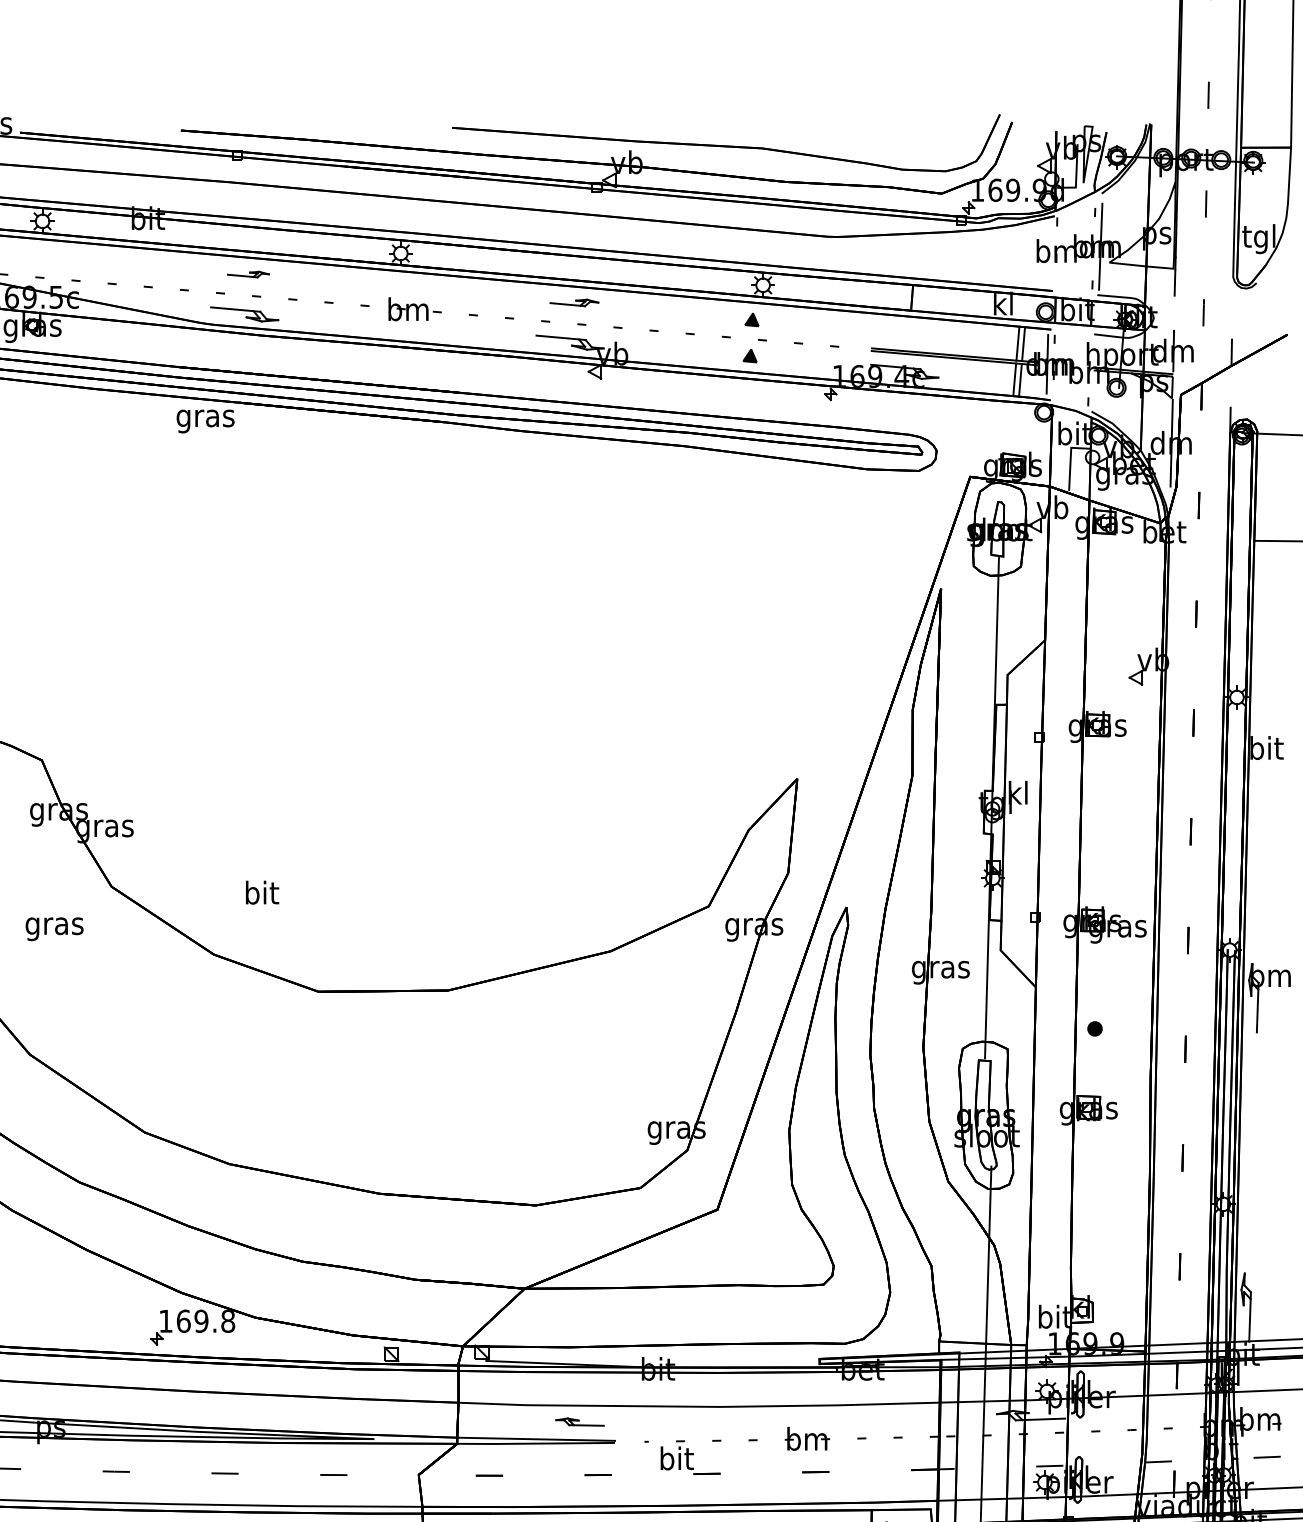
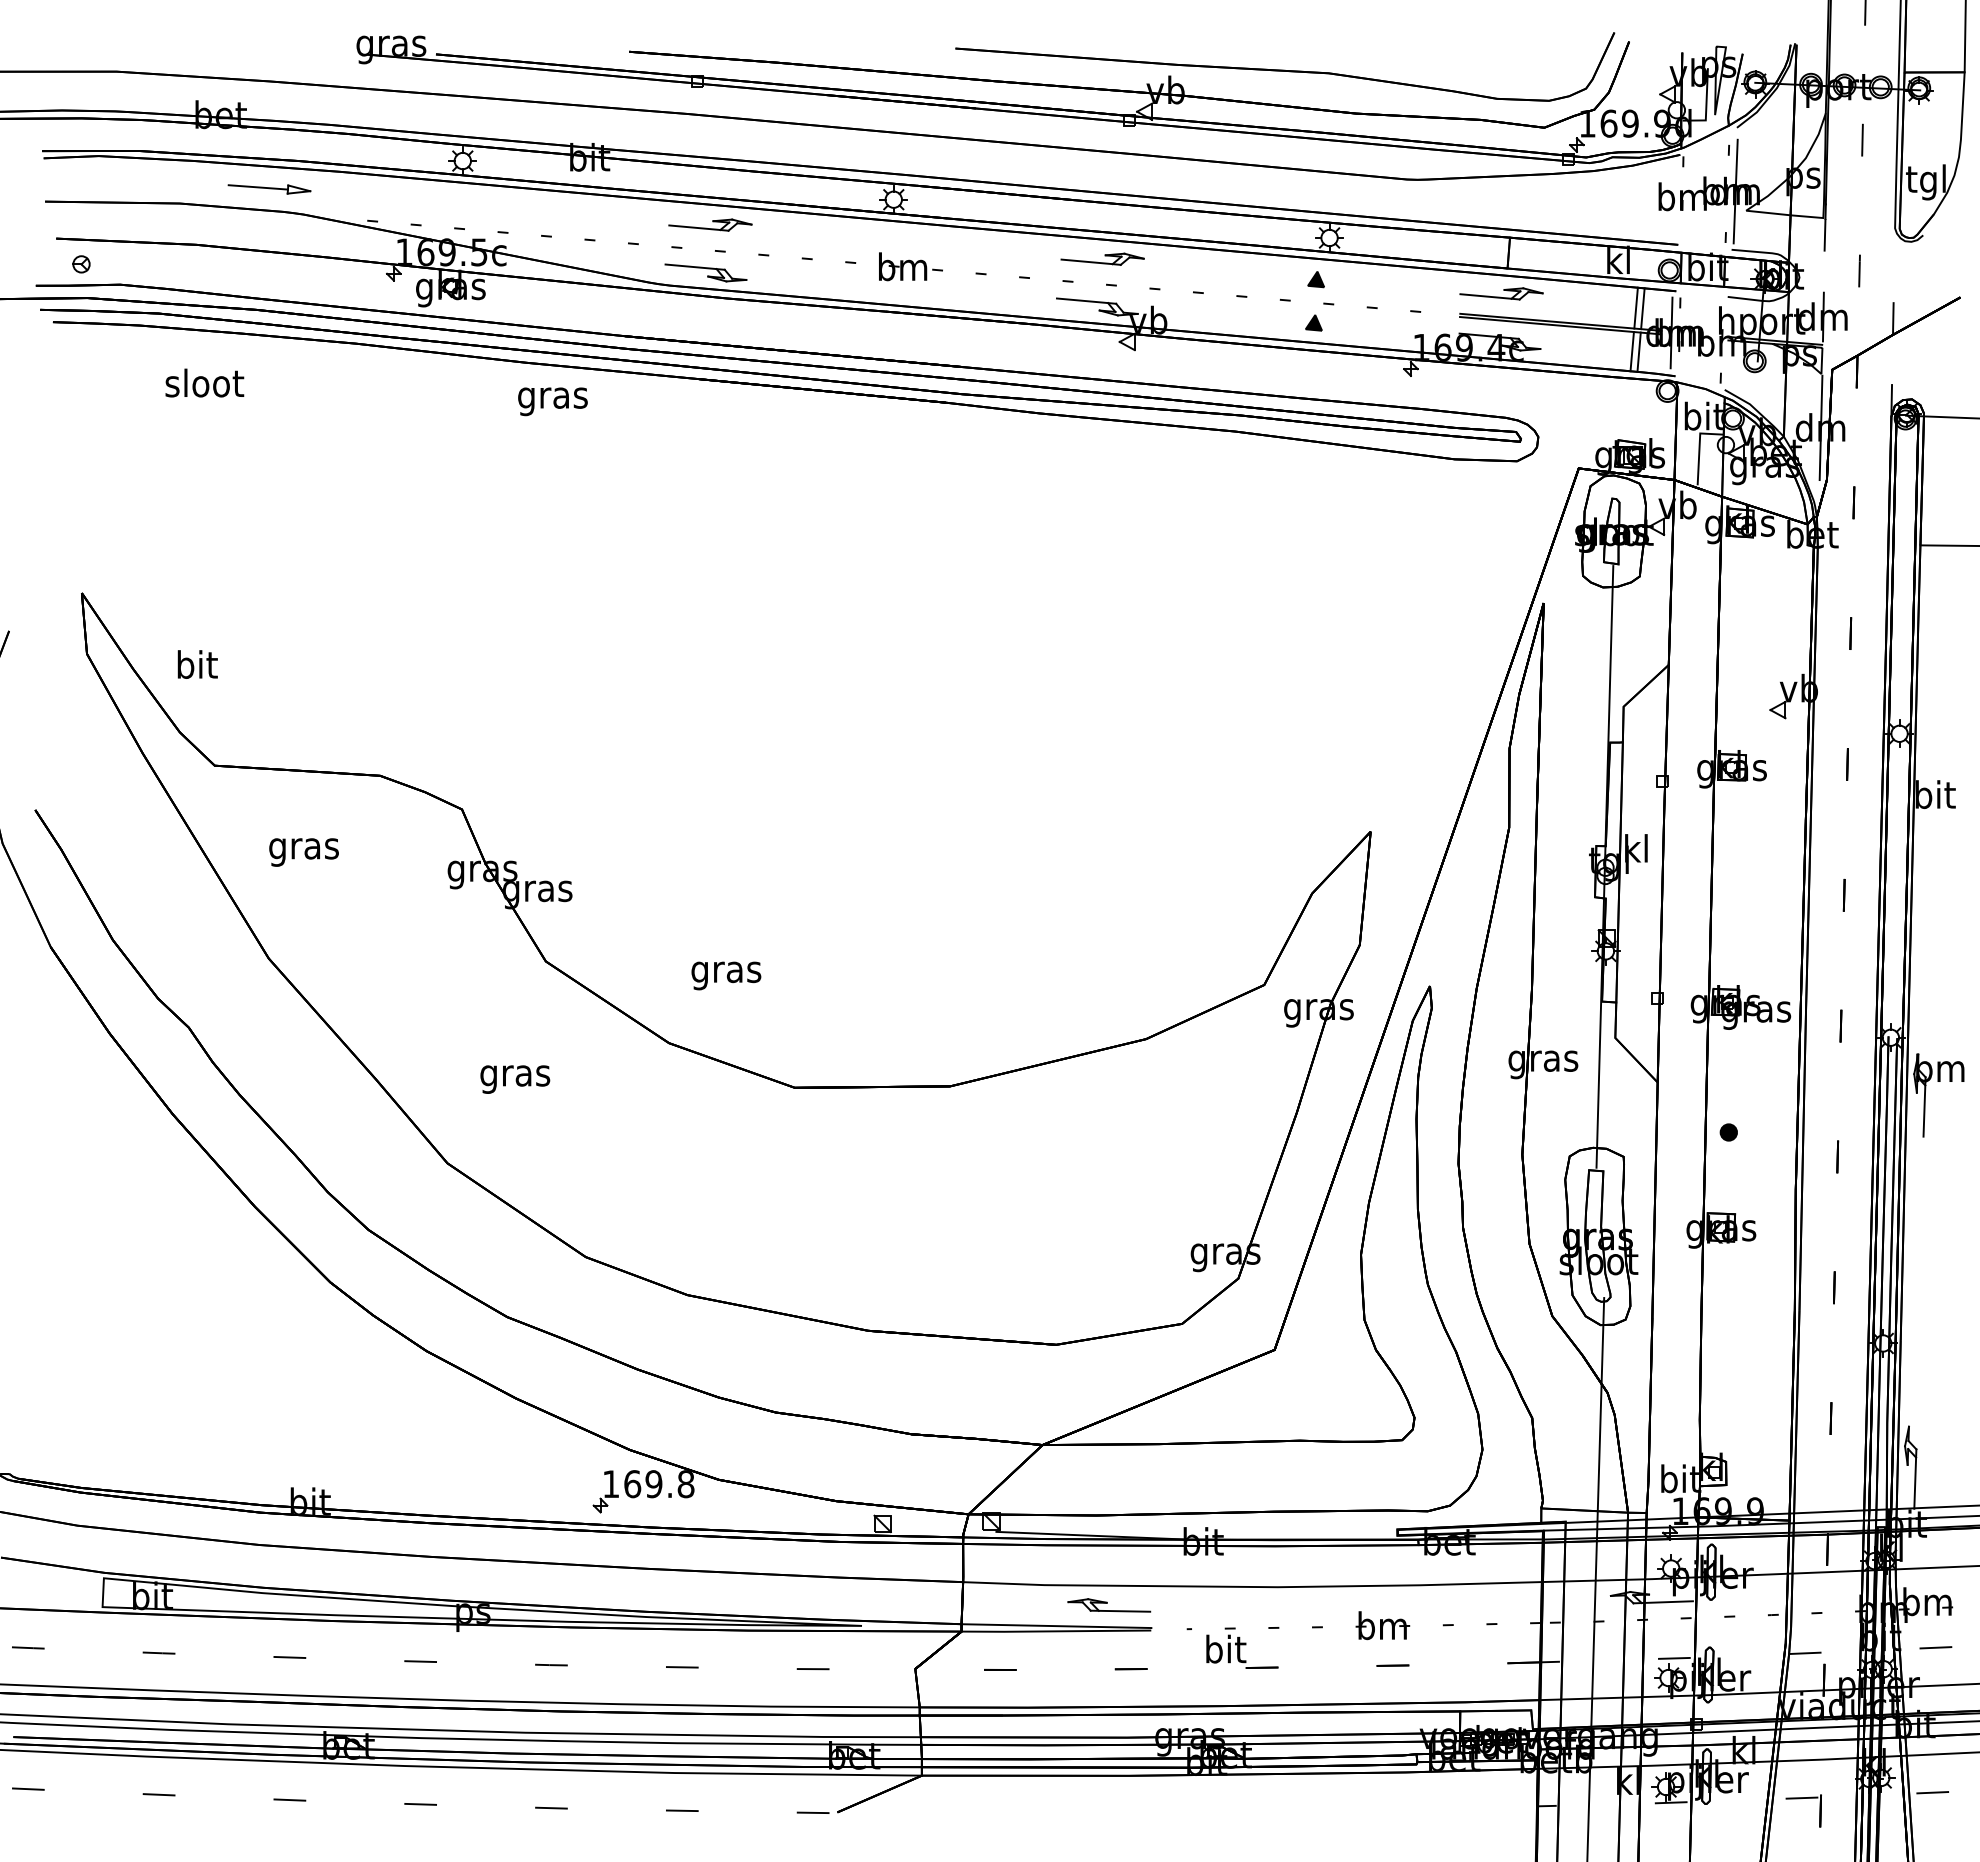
part: (248, 274) -> (710, 224), size x1.67
part: (574, 302) -> (1102, 258), size x1.43
part: (906, 331) -> (1501, 293), added
text: (205, 421) -> (552, 401), moved
text: (261, 895) -> (726, 972), bit -> gras
text: (54, 929) -> (515, 1079), moved
part: (580, 1422) -> (1109, 1605), size x1.43

